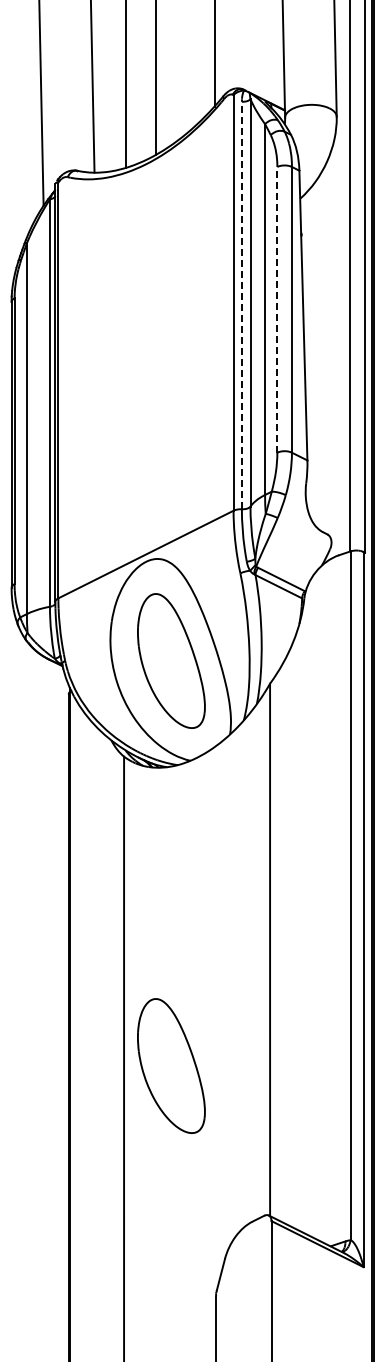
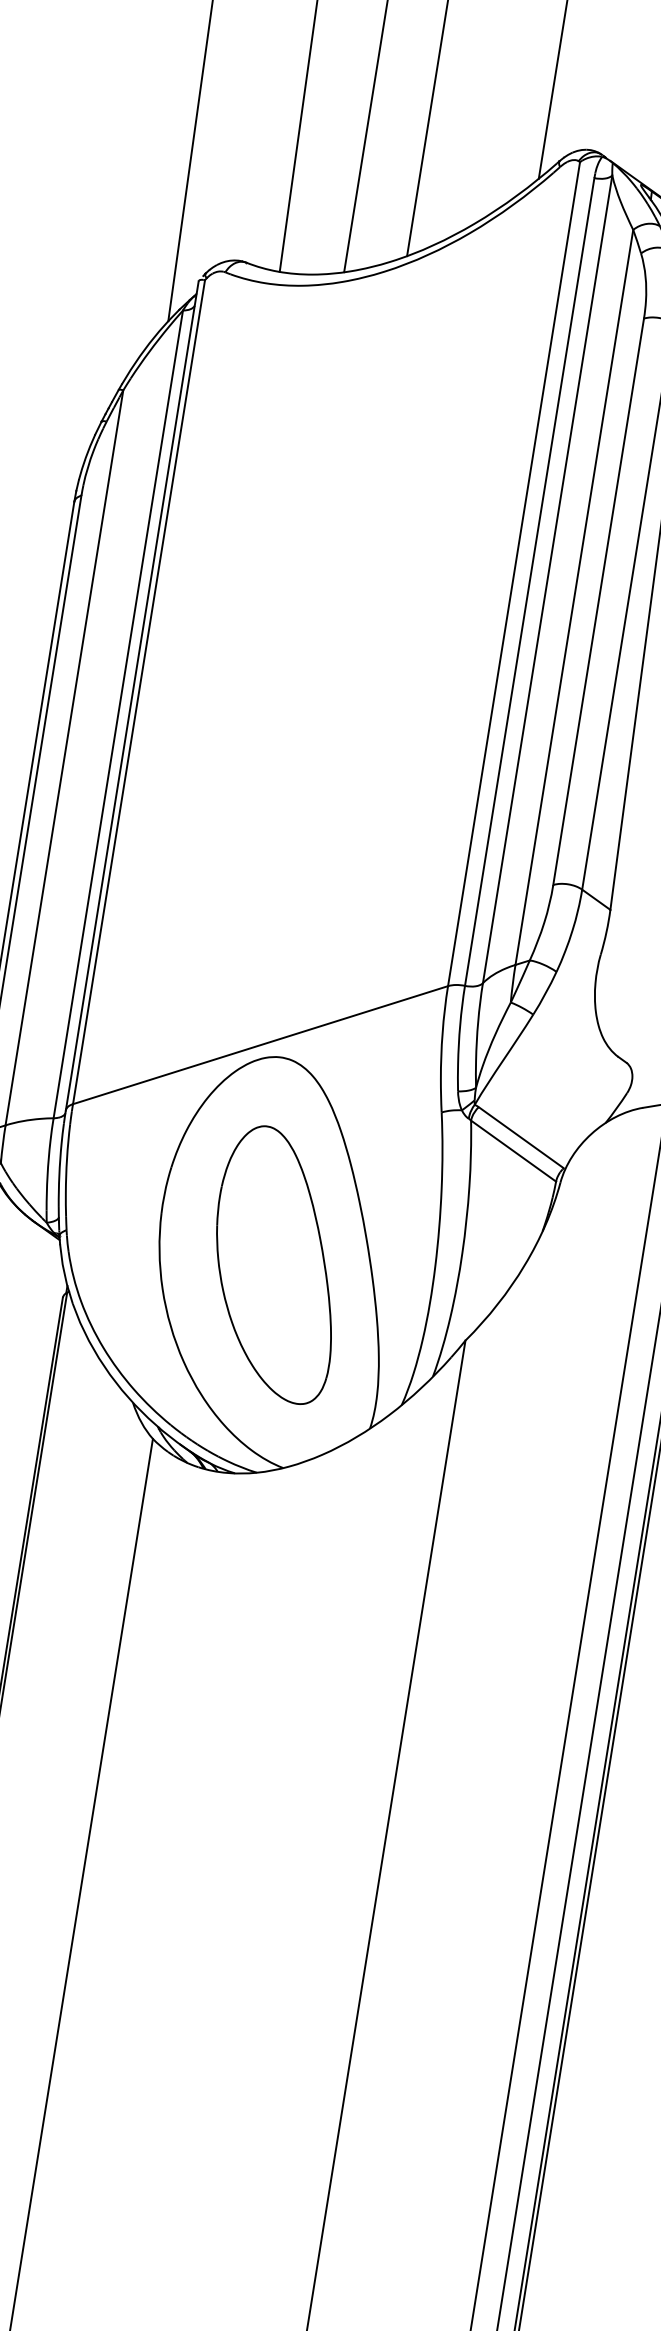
line: (241, 305) -> (528, 581), dashed -> solid
line: (277, 309) -> (599, 601), dashed -> solid
part: (171, 1065) -> (148, 2066), removed

